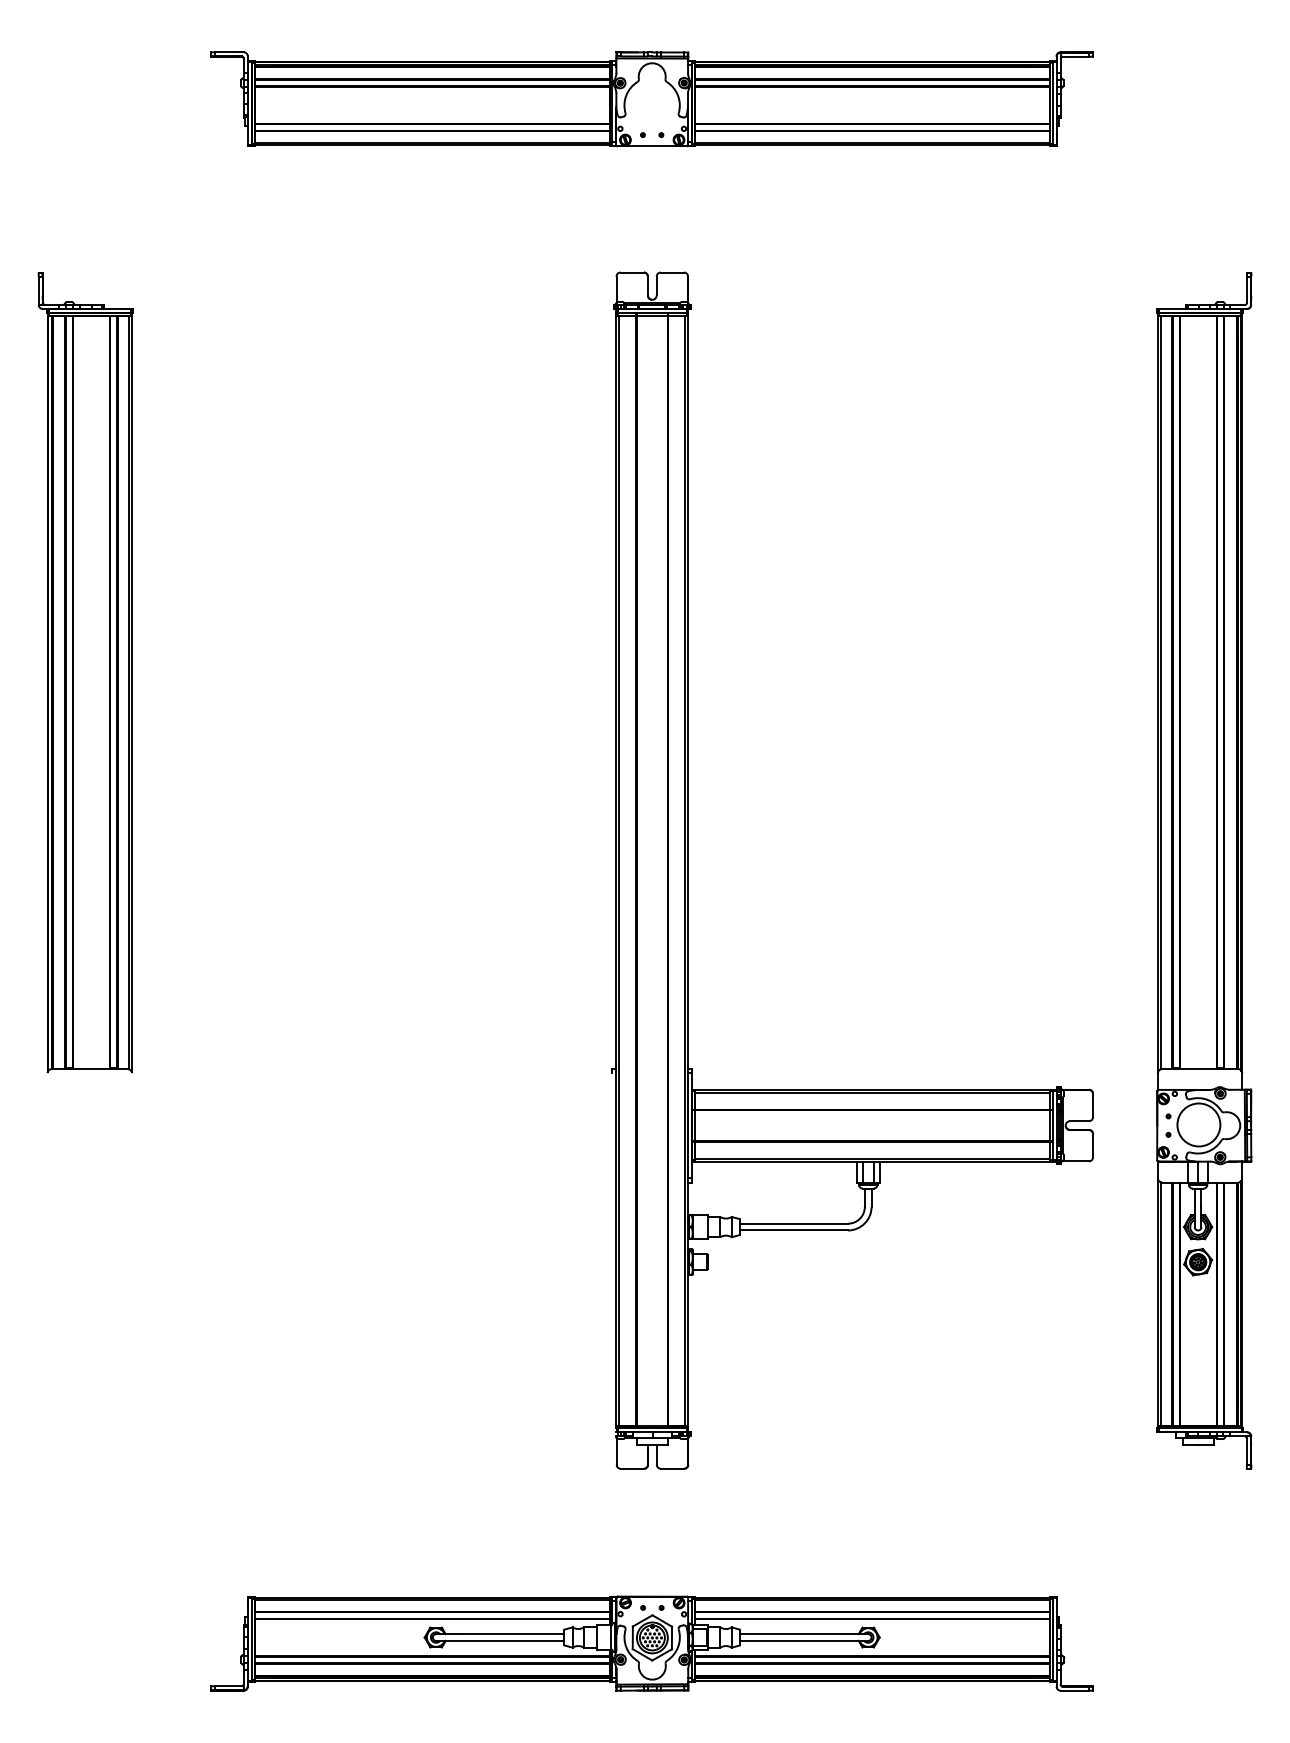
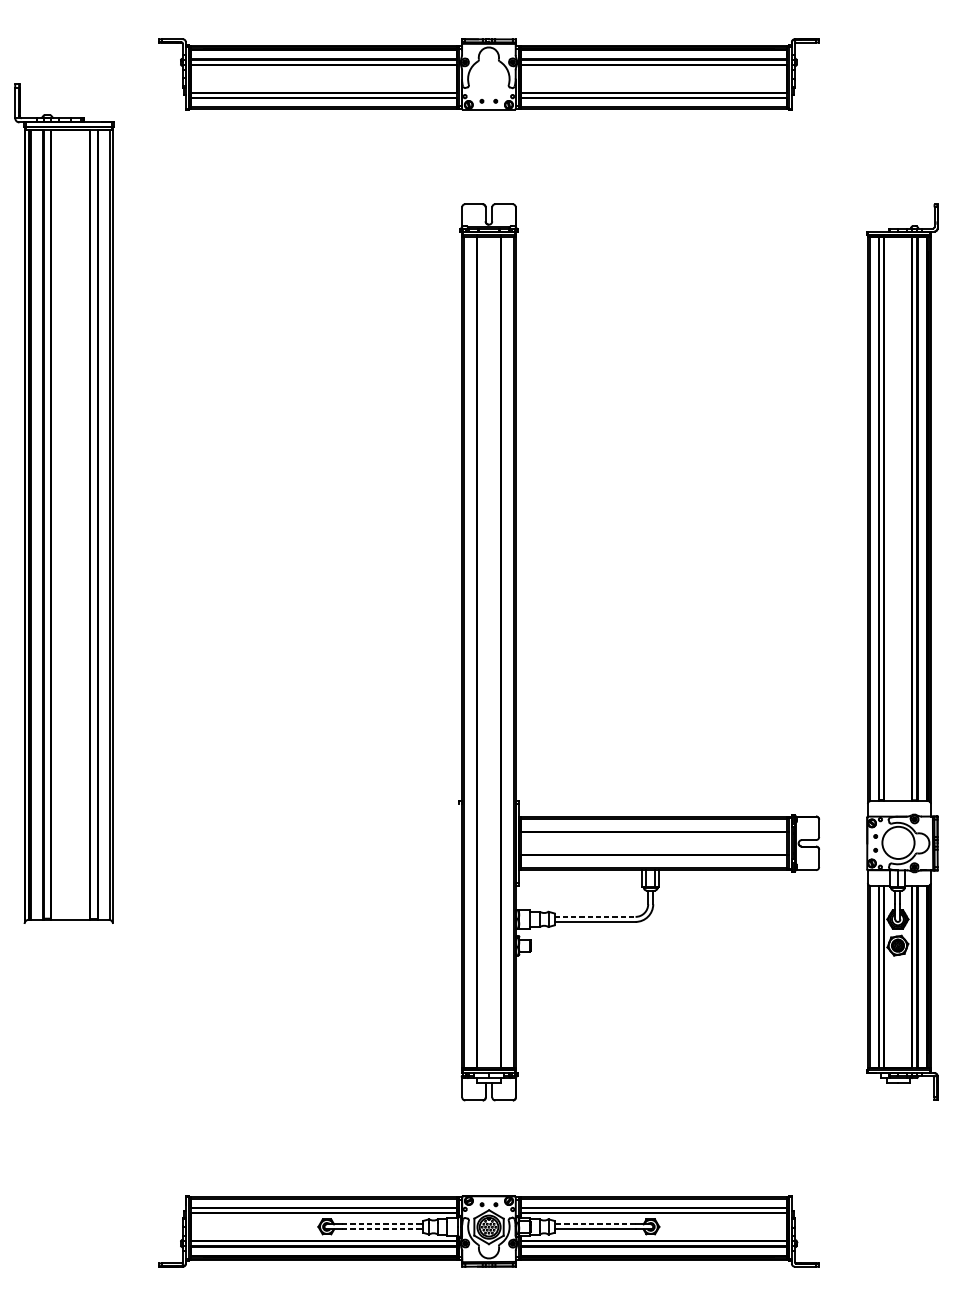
part: (85, 672) -> (64, 503), size x1.4
line: (794, 1223) -> (595, 916), solid -> dashed
line: (510, 1634) -> (382, 1224), solid -> dashed
line: (793, 1634) -> (594, 1224), solid -> dashed
line: (510, 1640) -> (382, 1229), solid -> dashed

